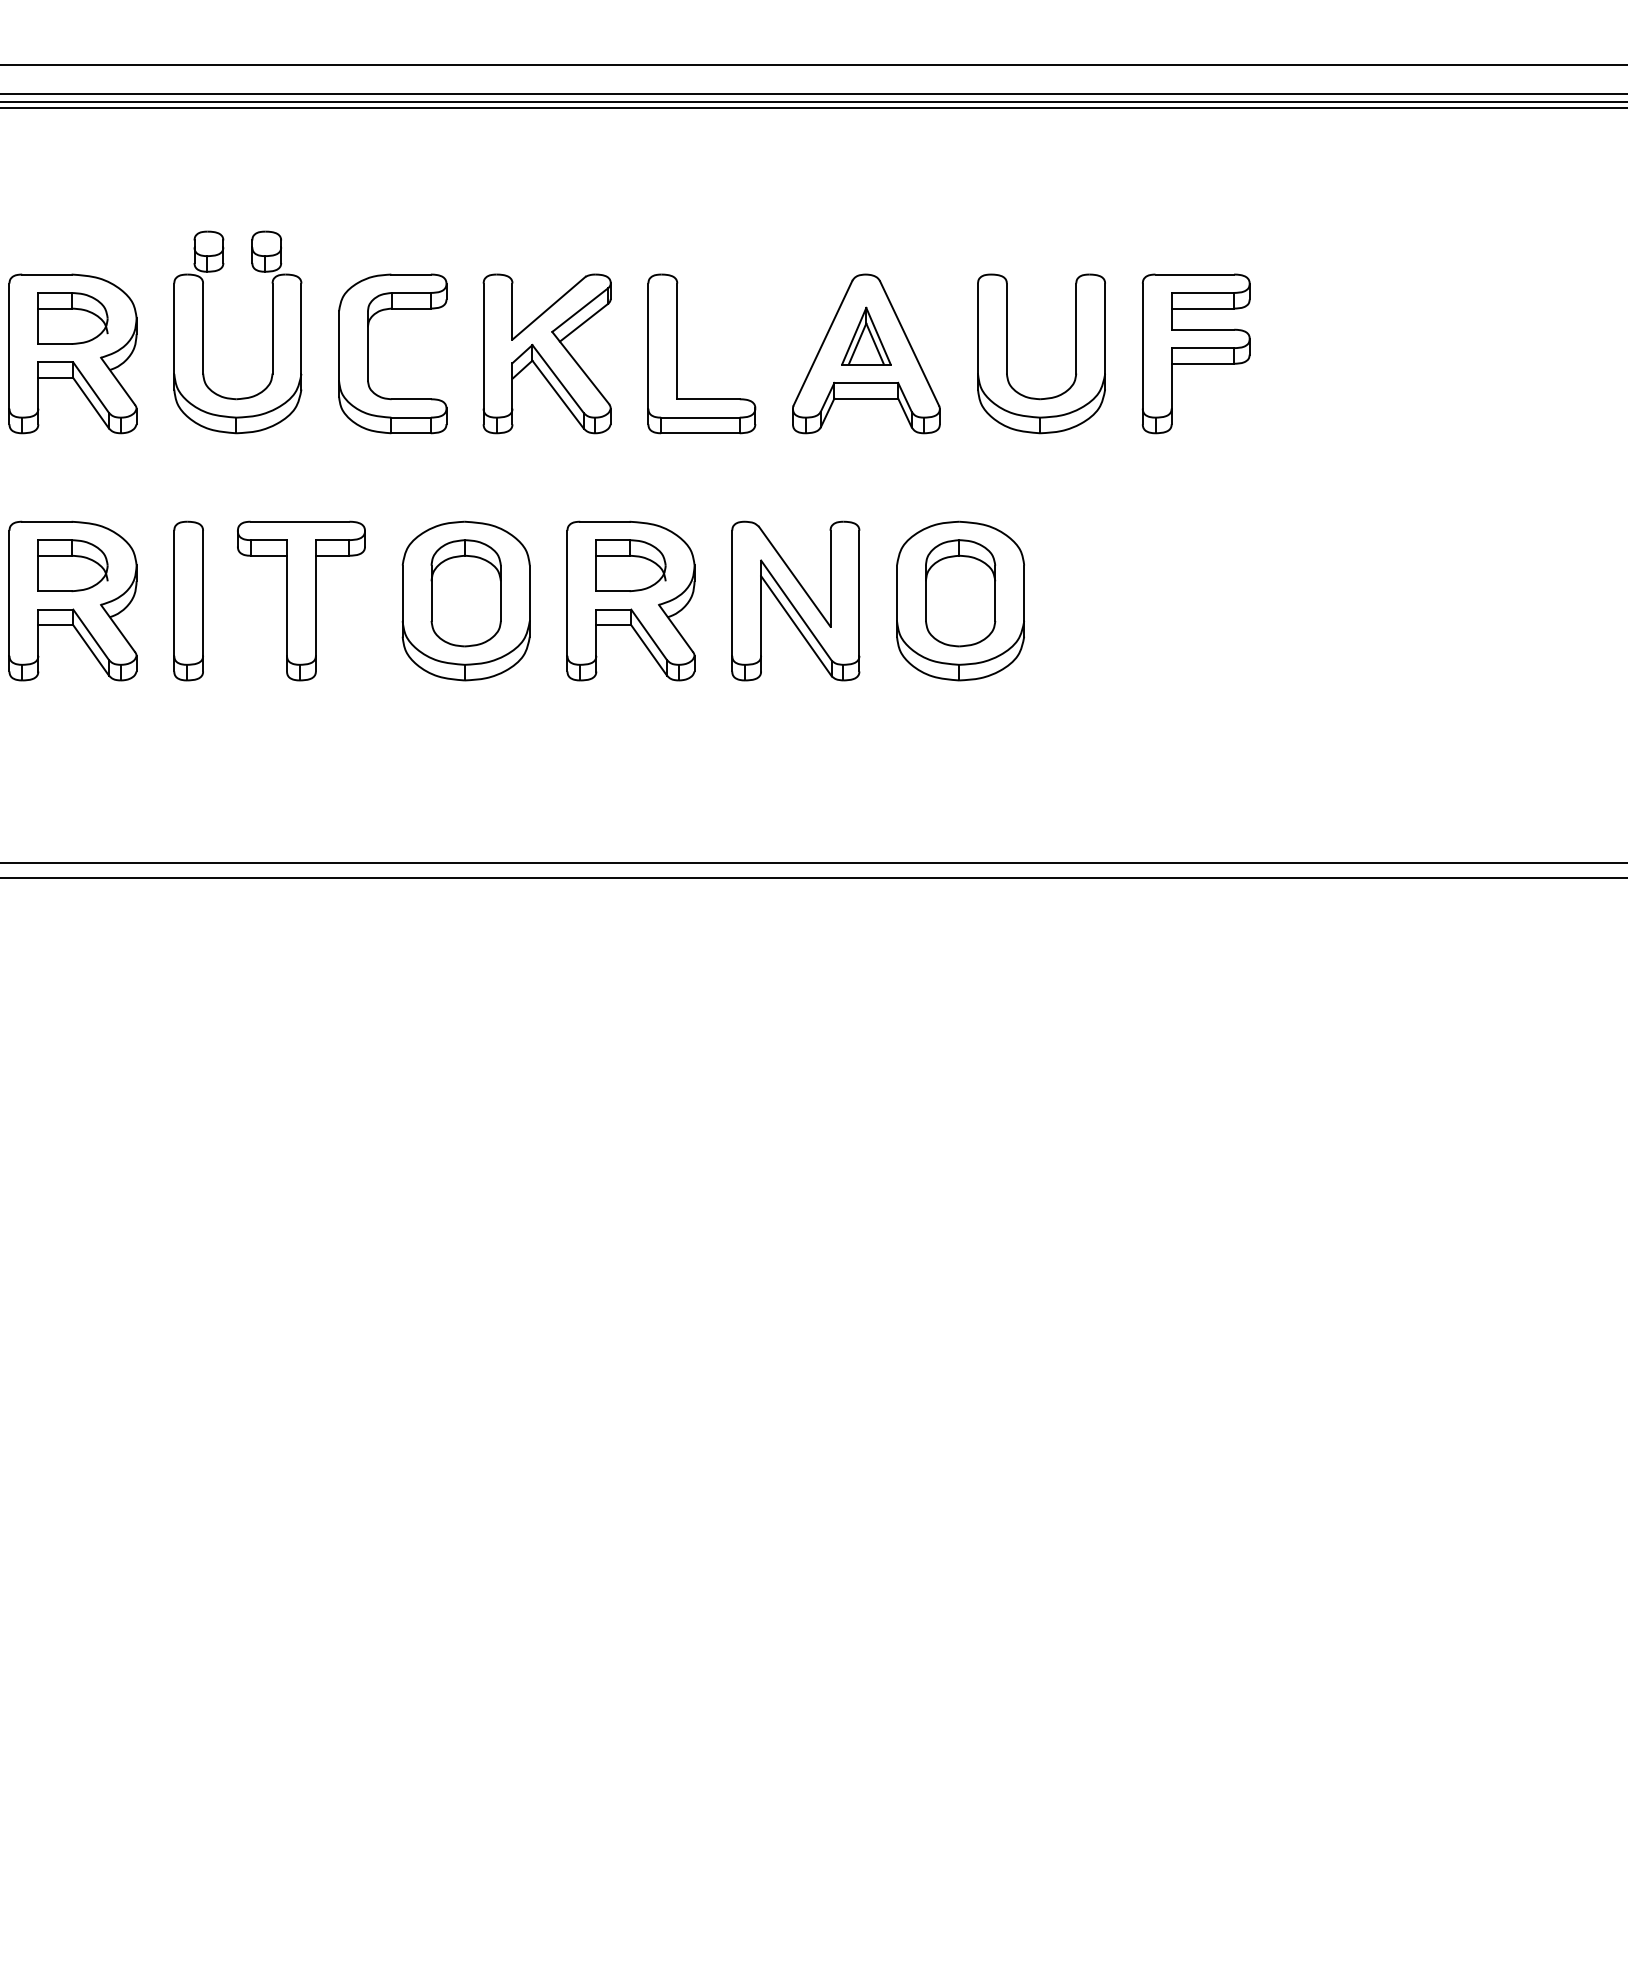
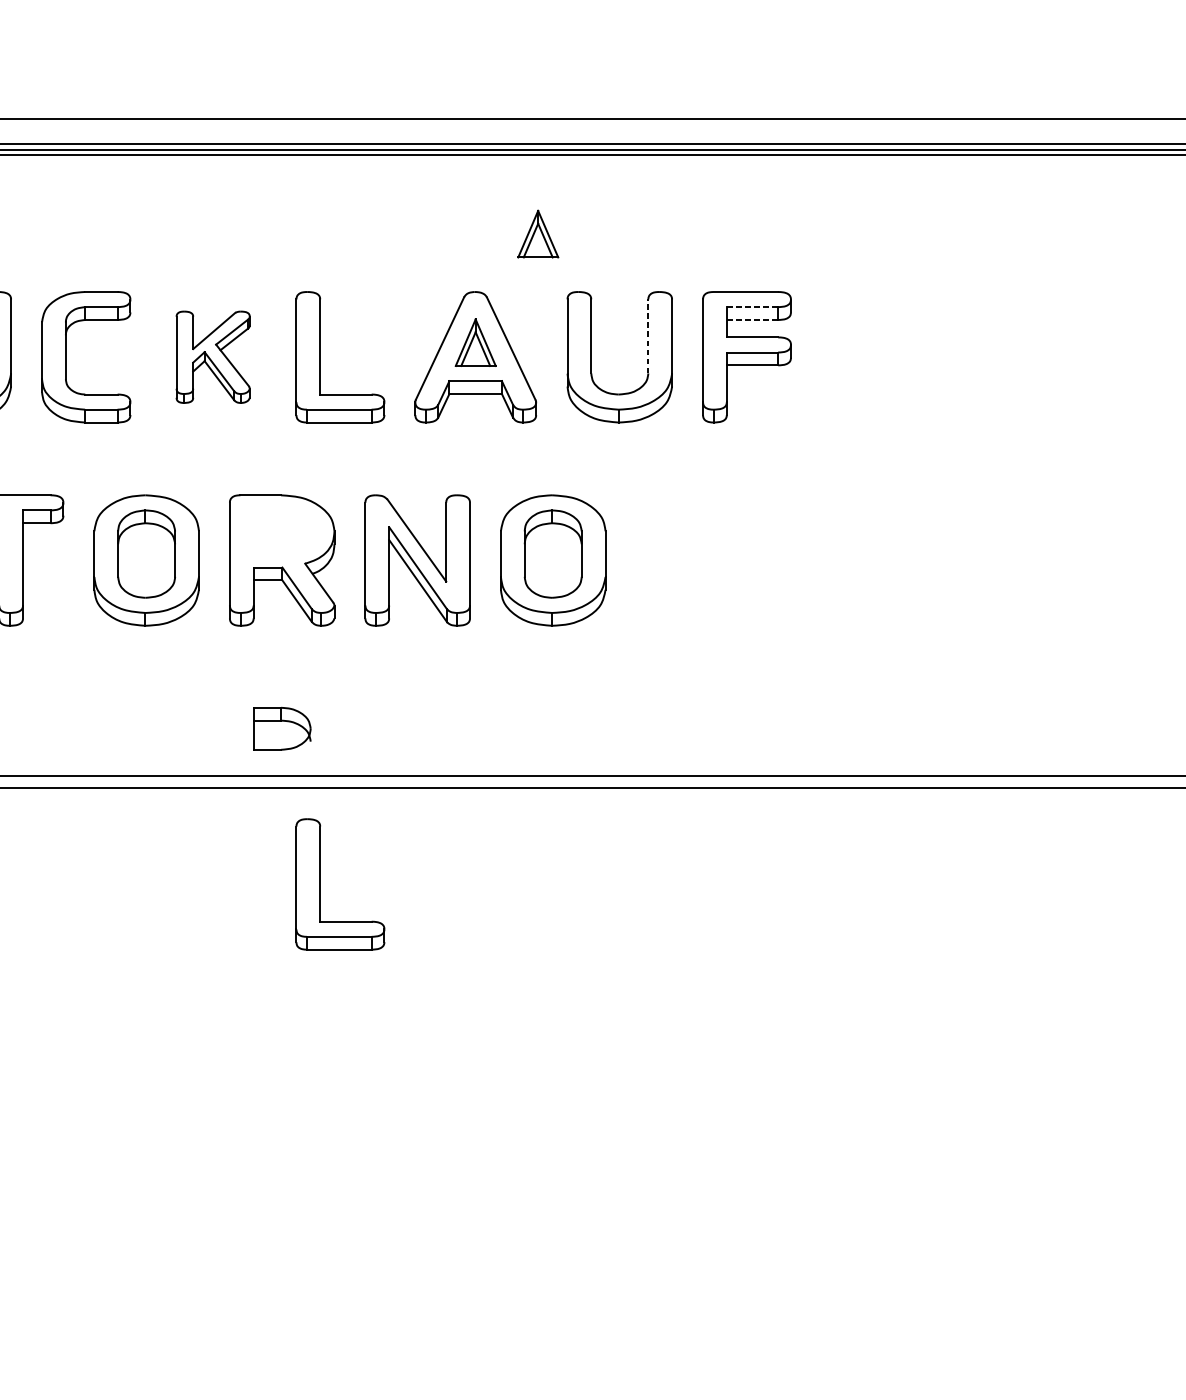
part: (942, 203) -> (538, 233), added
line: (1202, 292) -> (752, 306), solid -> dashed
line: (1202, 308) -> (752, 319), solid -> dashed
line: (1076, 328) -> (648, 336), solid -> dashed
part: (546, 353) -> (212, 356), size x0.7
part: (630, 565) -> (281, 728), moved
part: (677, 994) -> (320, 884), added

